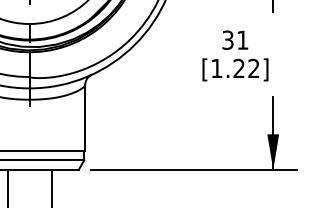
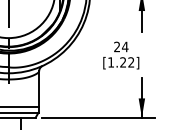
text: (235, 39) -> (121, 46), 31 -> 24

